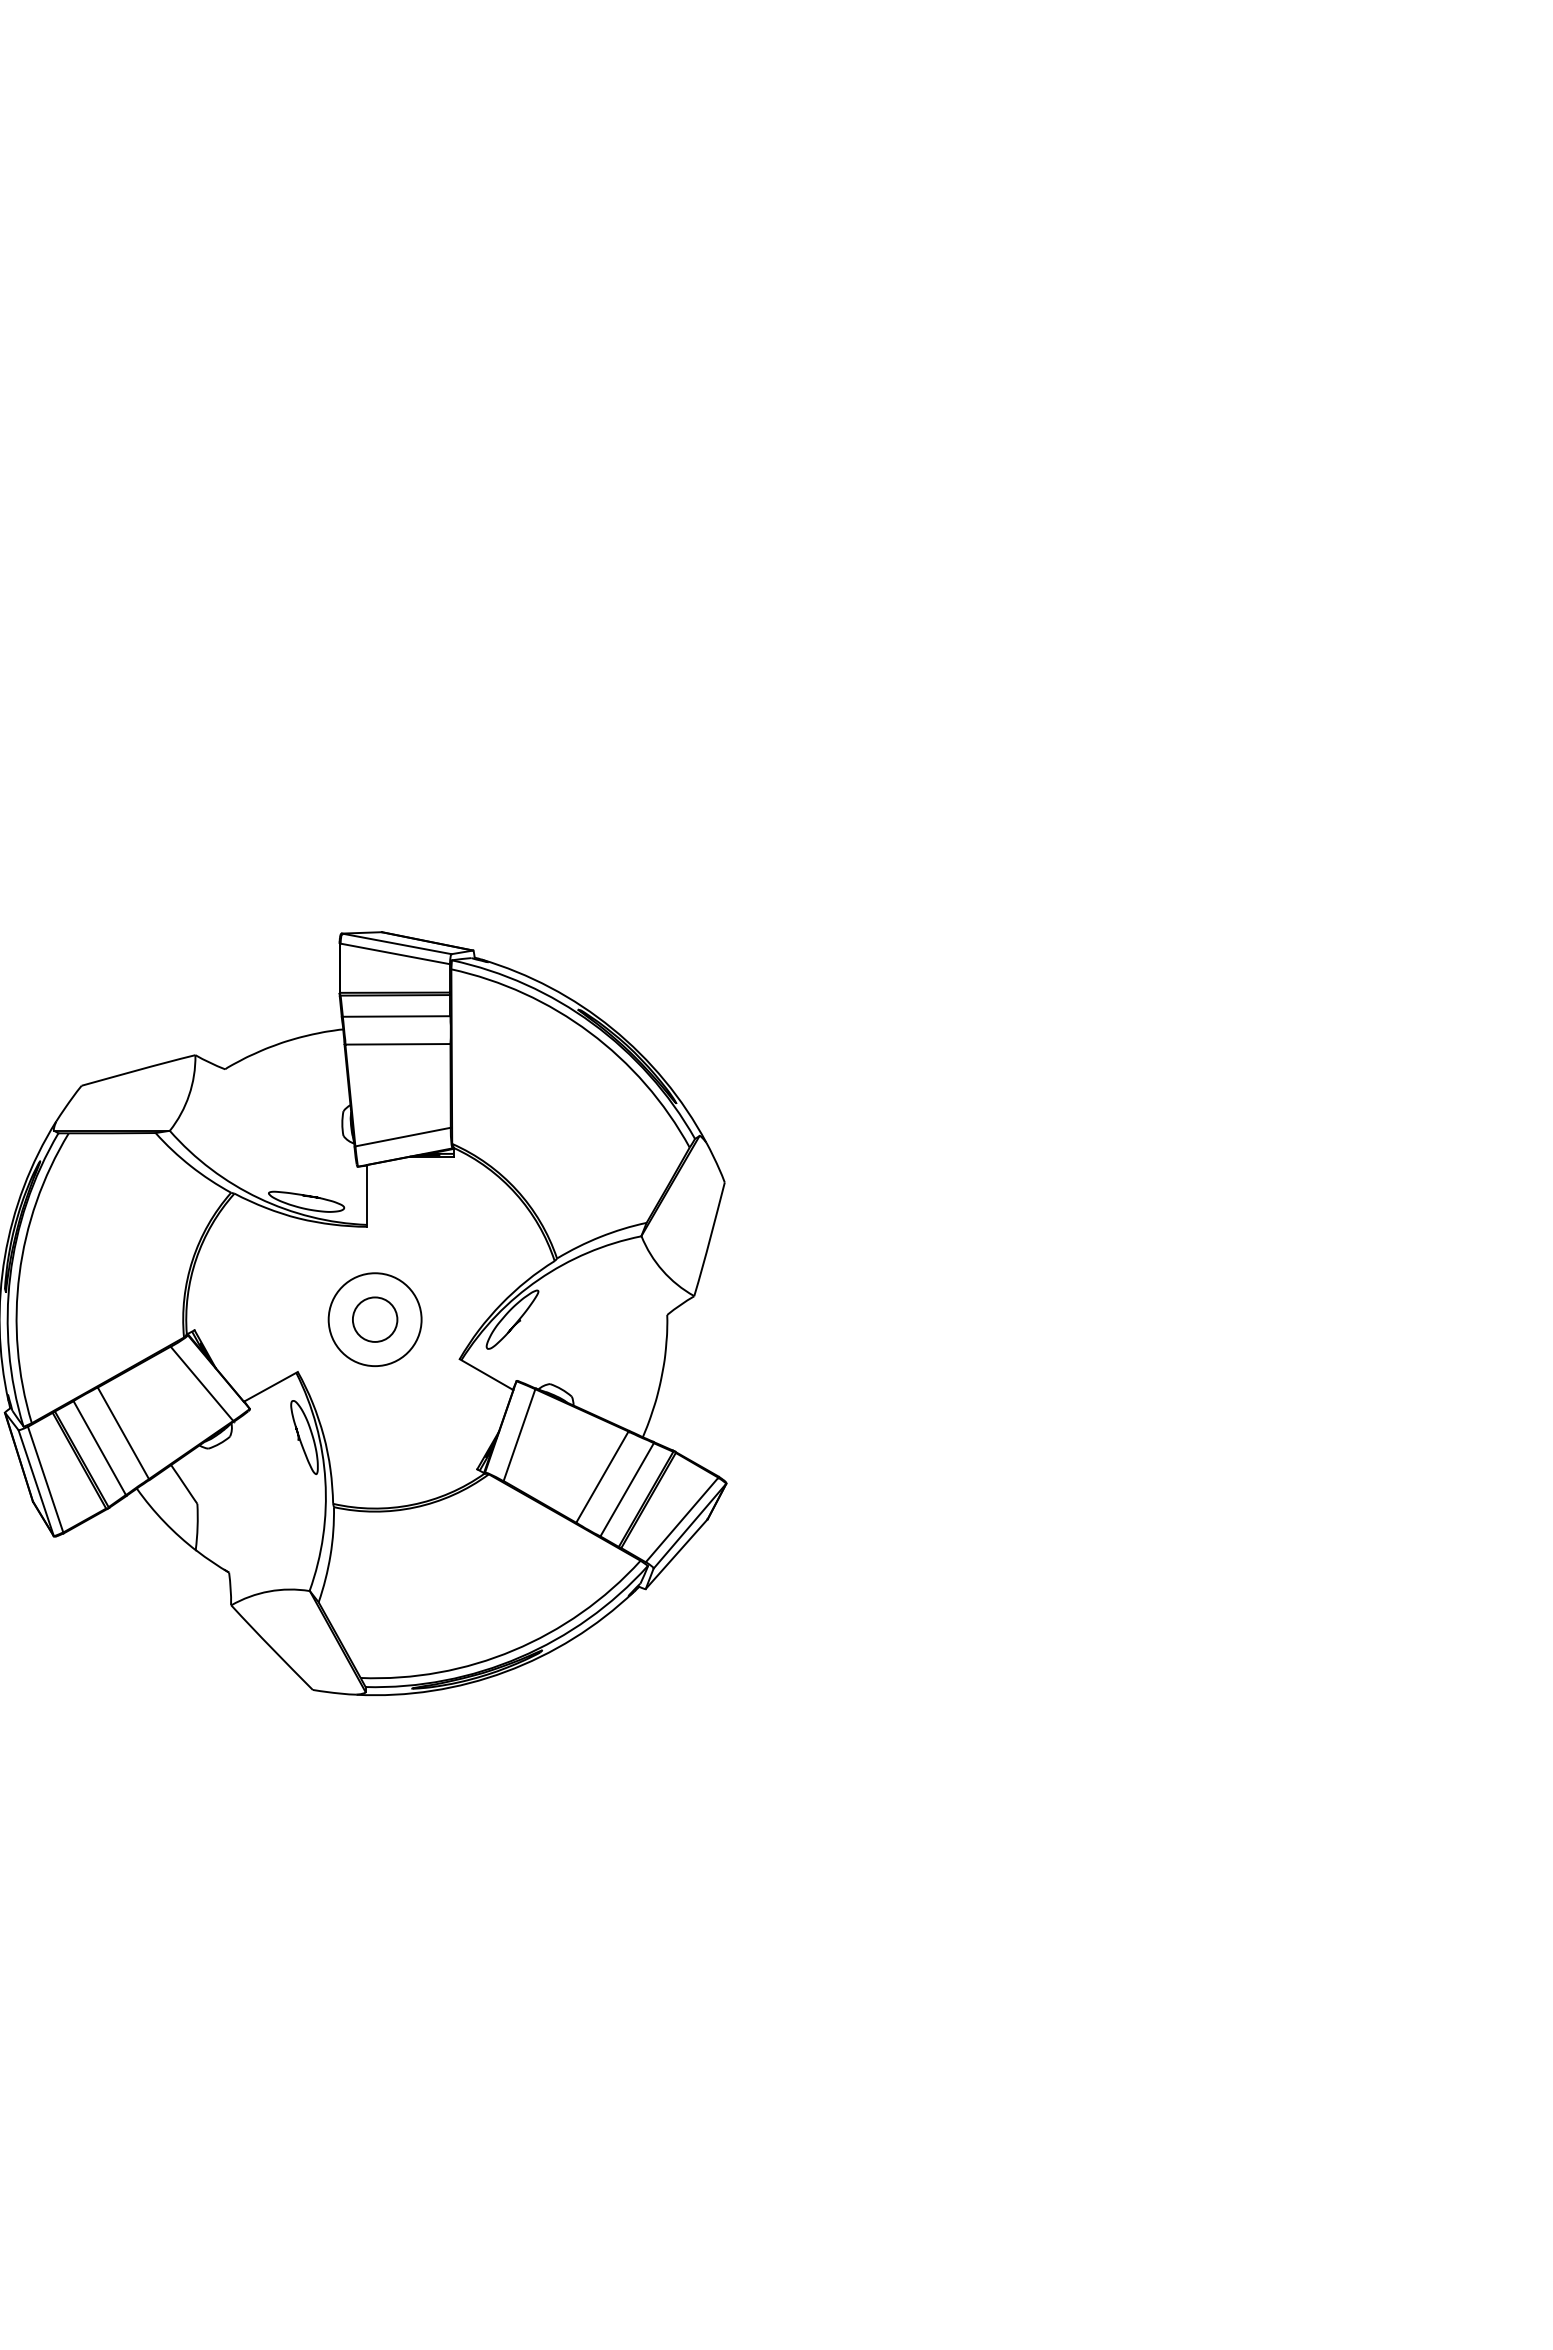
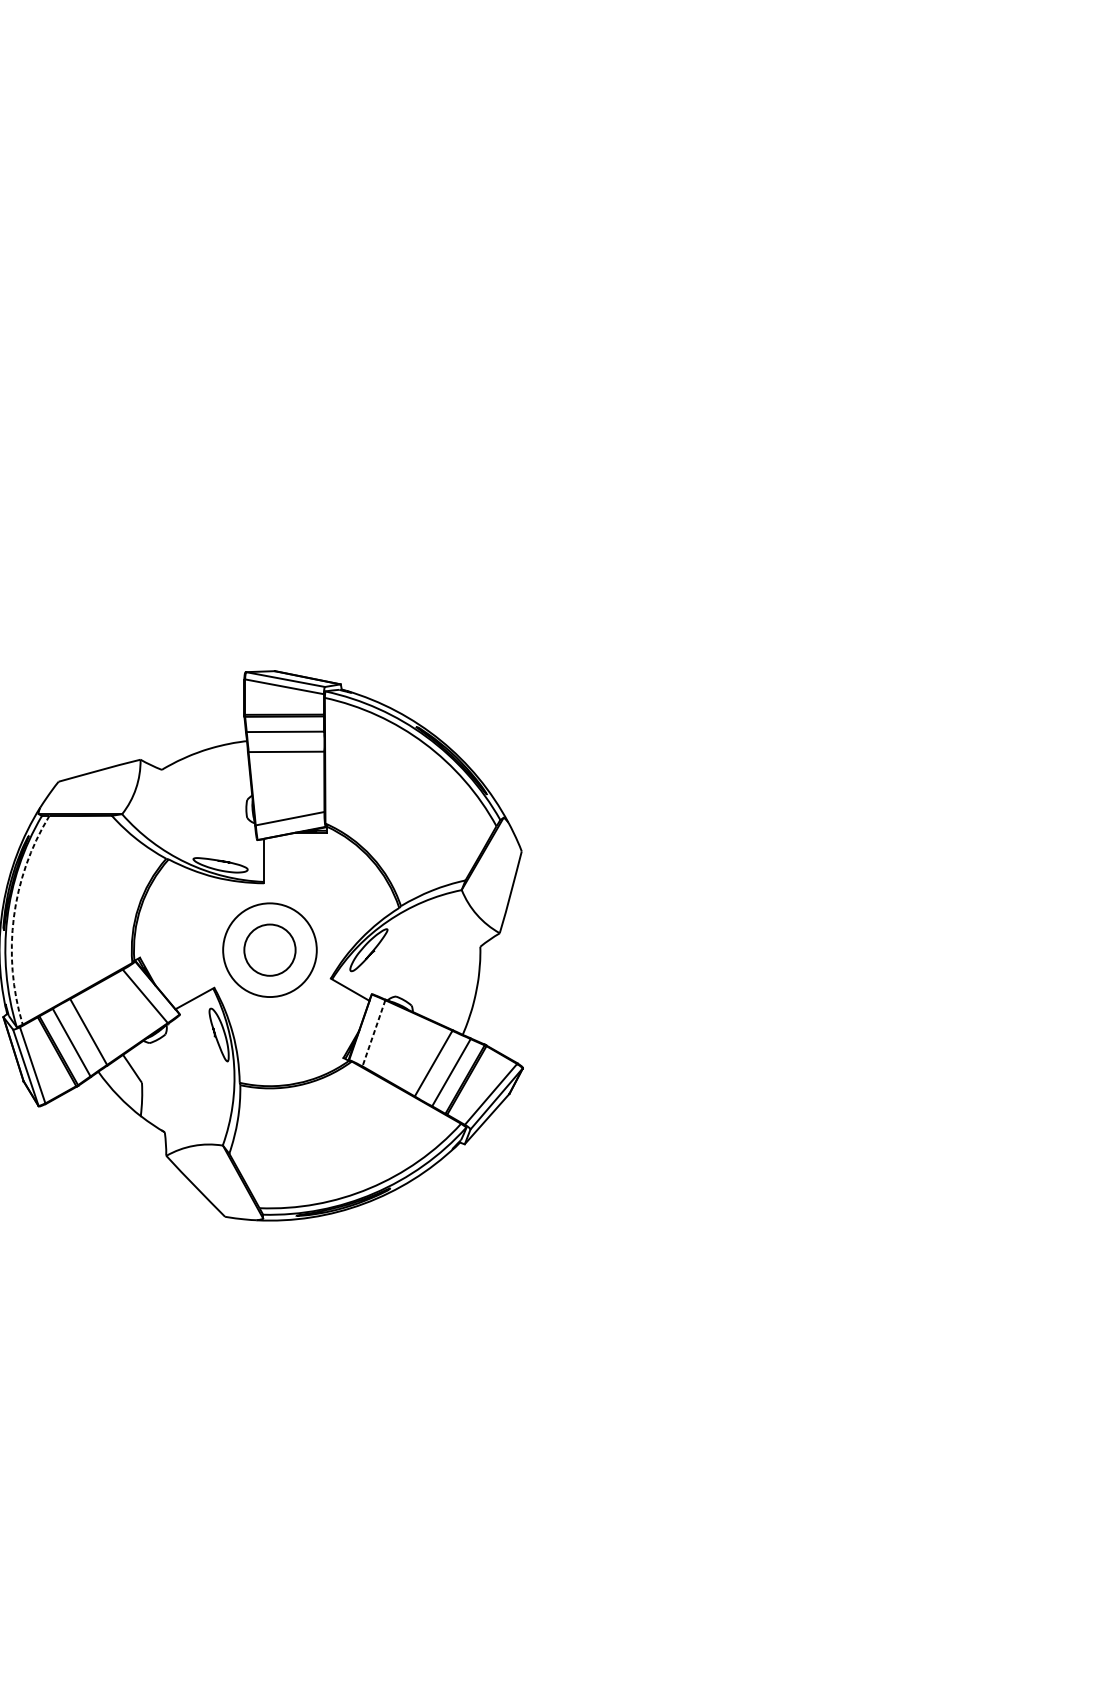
arc: (19, 1274) -> (13, 917), solid -> dashed
circle: (374, 1319) -> (269, 950), size x1.4
circle: (374, 1319) -> (269, 950), size x1.6
line: (519, 1435) -> (373, 1033), solid -> dashed

